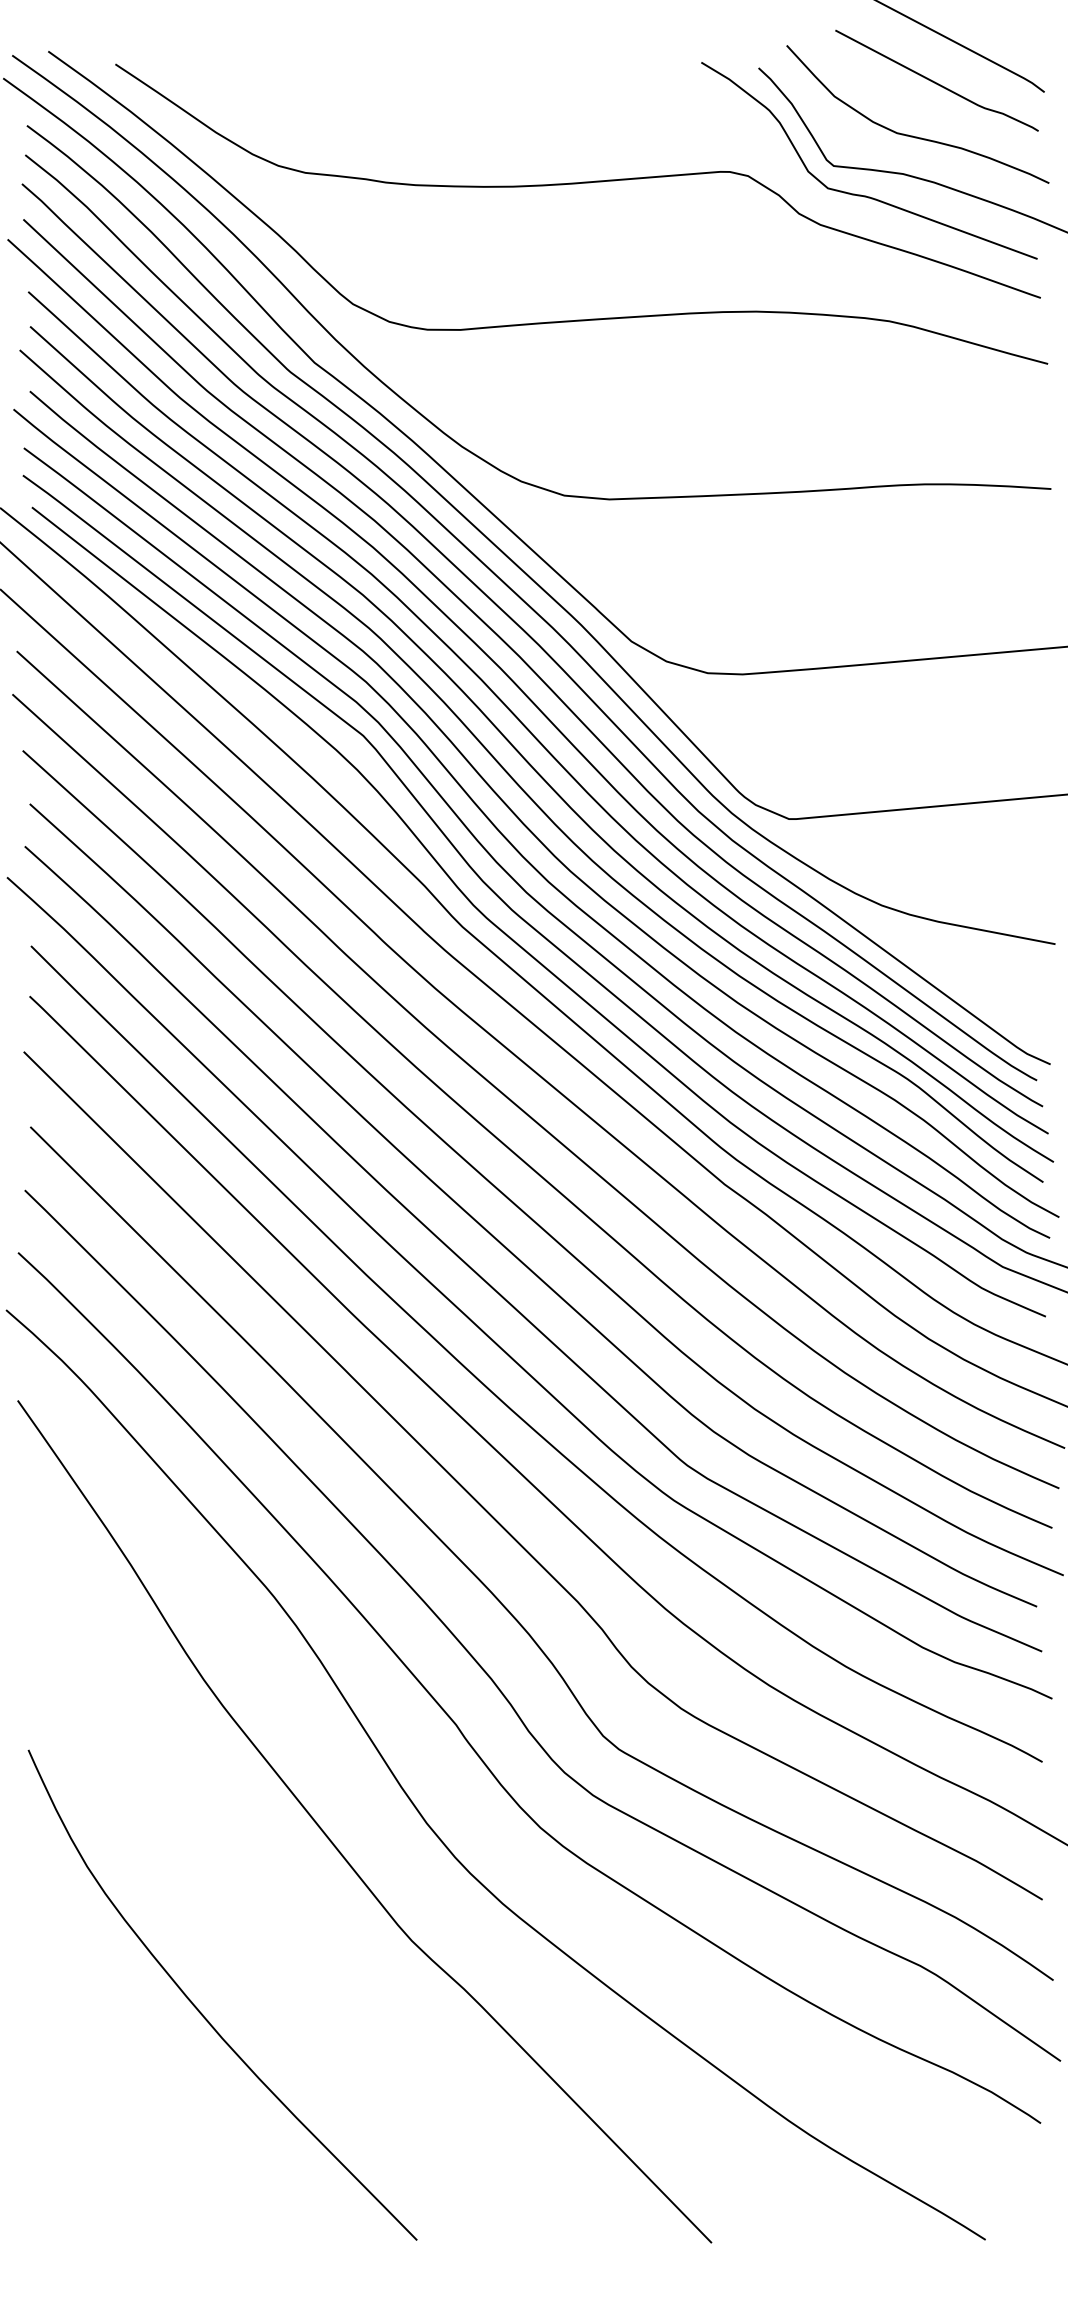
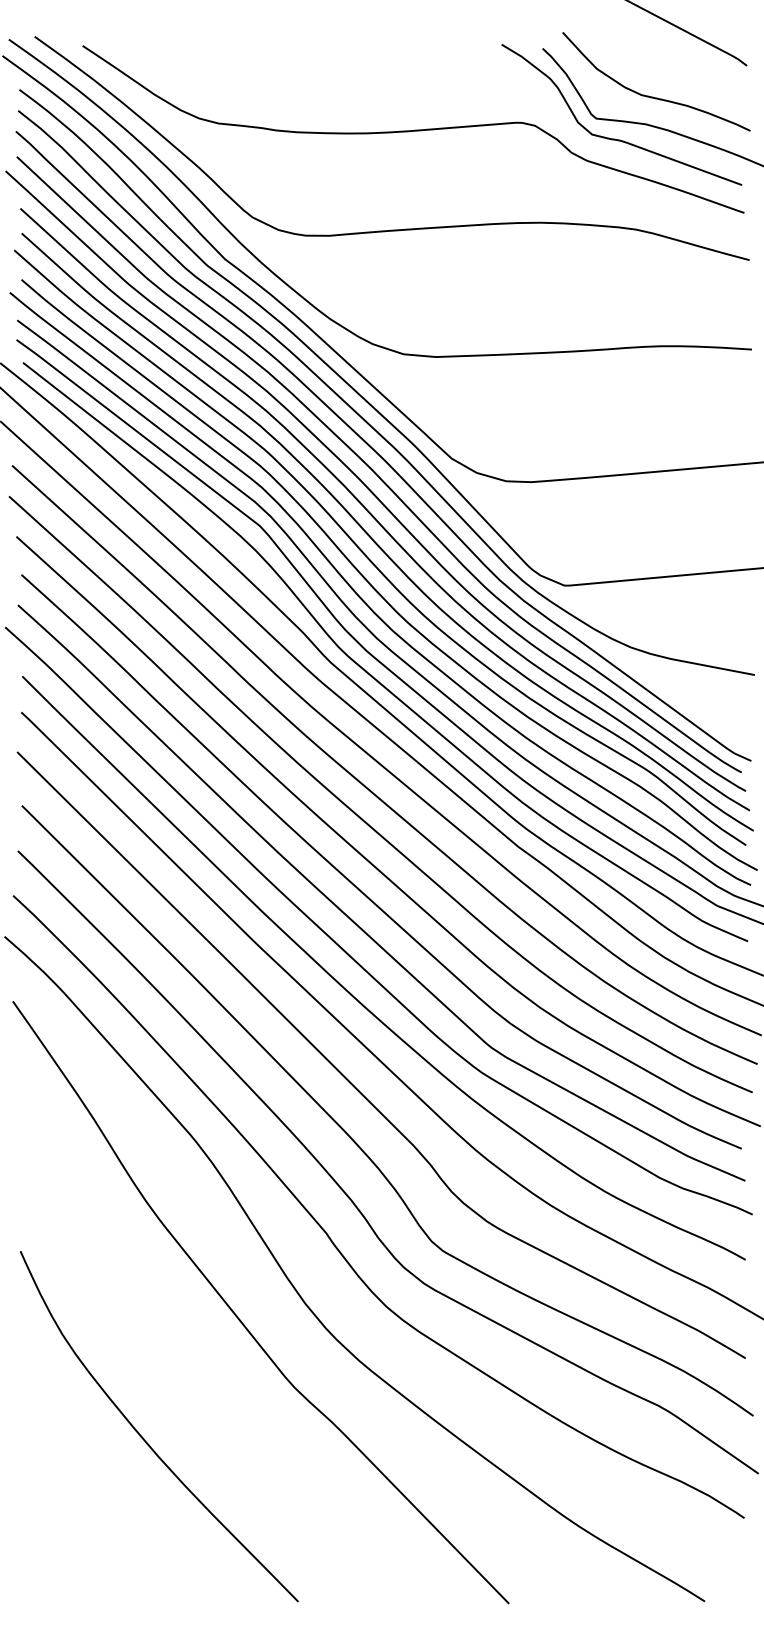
curve: (934, 80) -> (668, 57), removed

